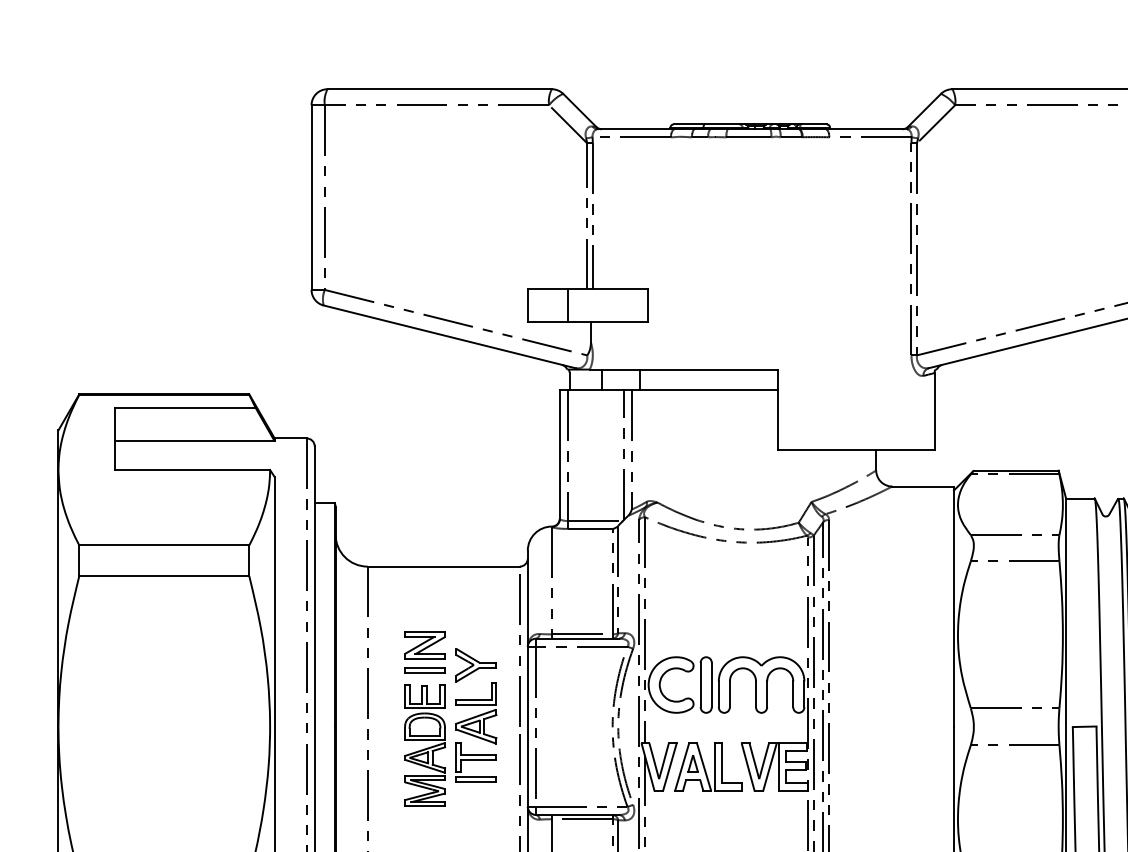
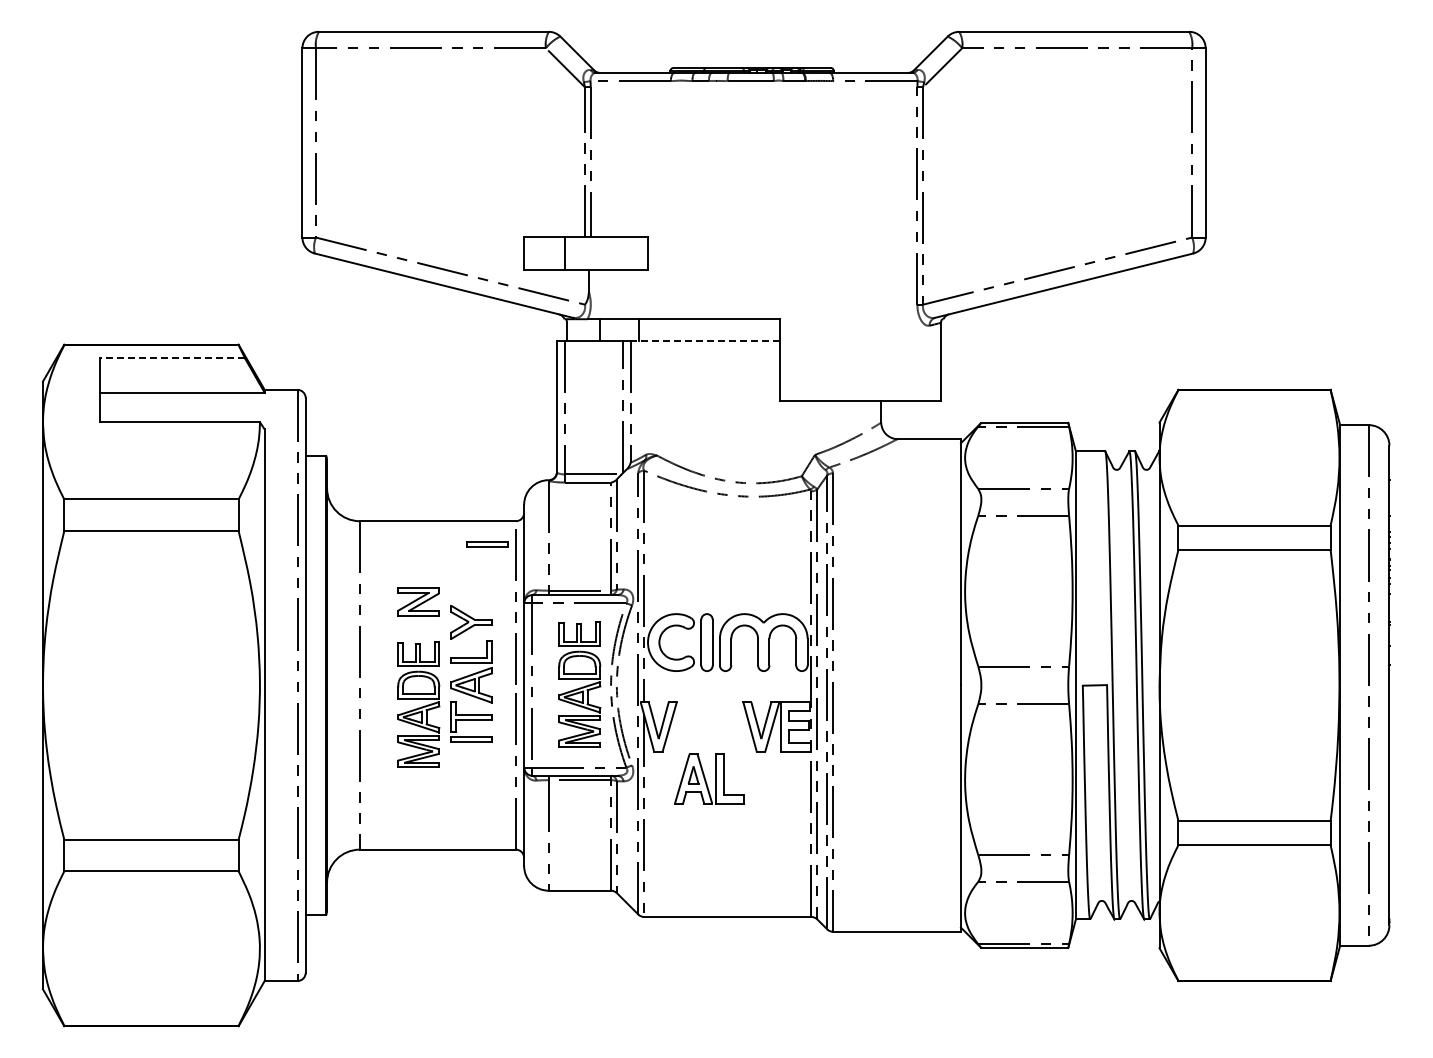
line: (704, 390) -> (705, 340), solid -> dashed
line: (184, 407) -> (172, 358), solid -> dashed
part: (424, 670) -> (487, 544), moved
part: (581, 725) -> (579, 684), added
part: (708, 766) -> (709, 778), moved

